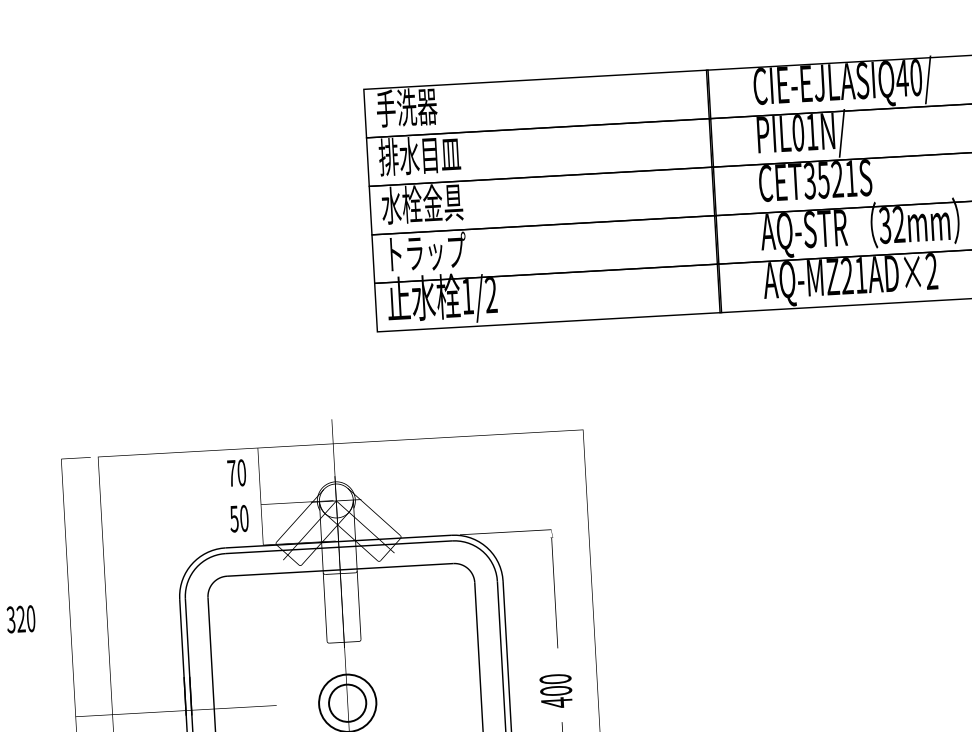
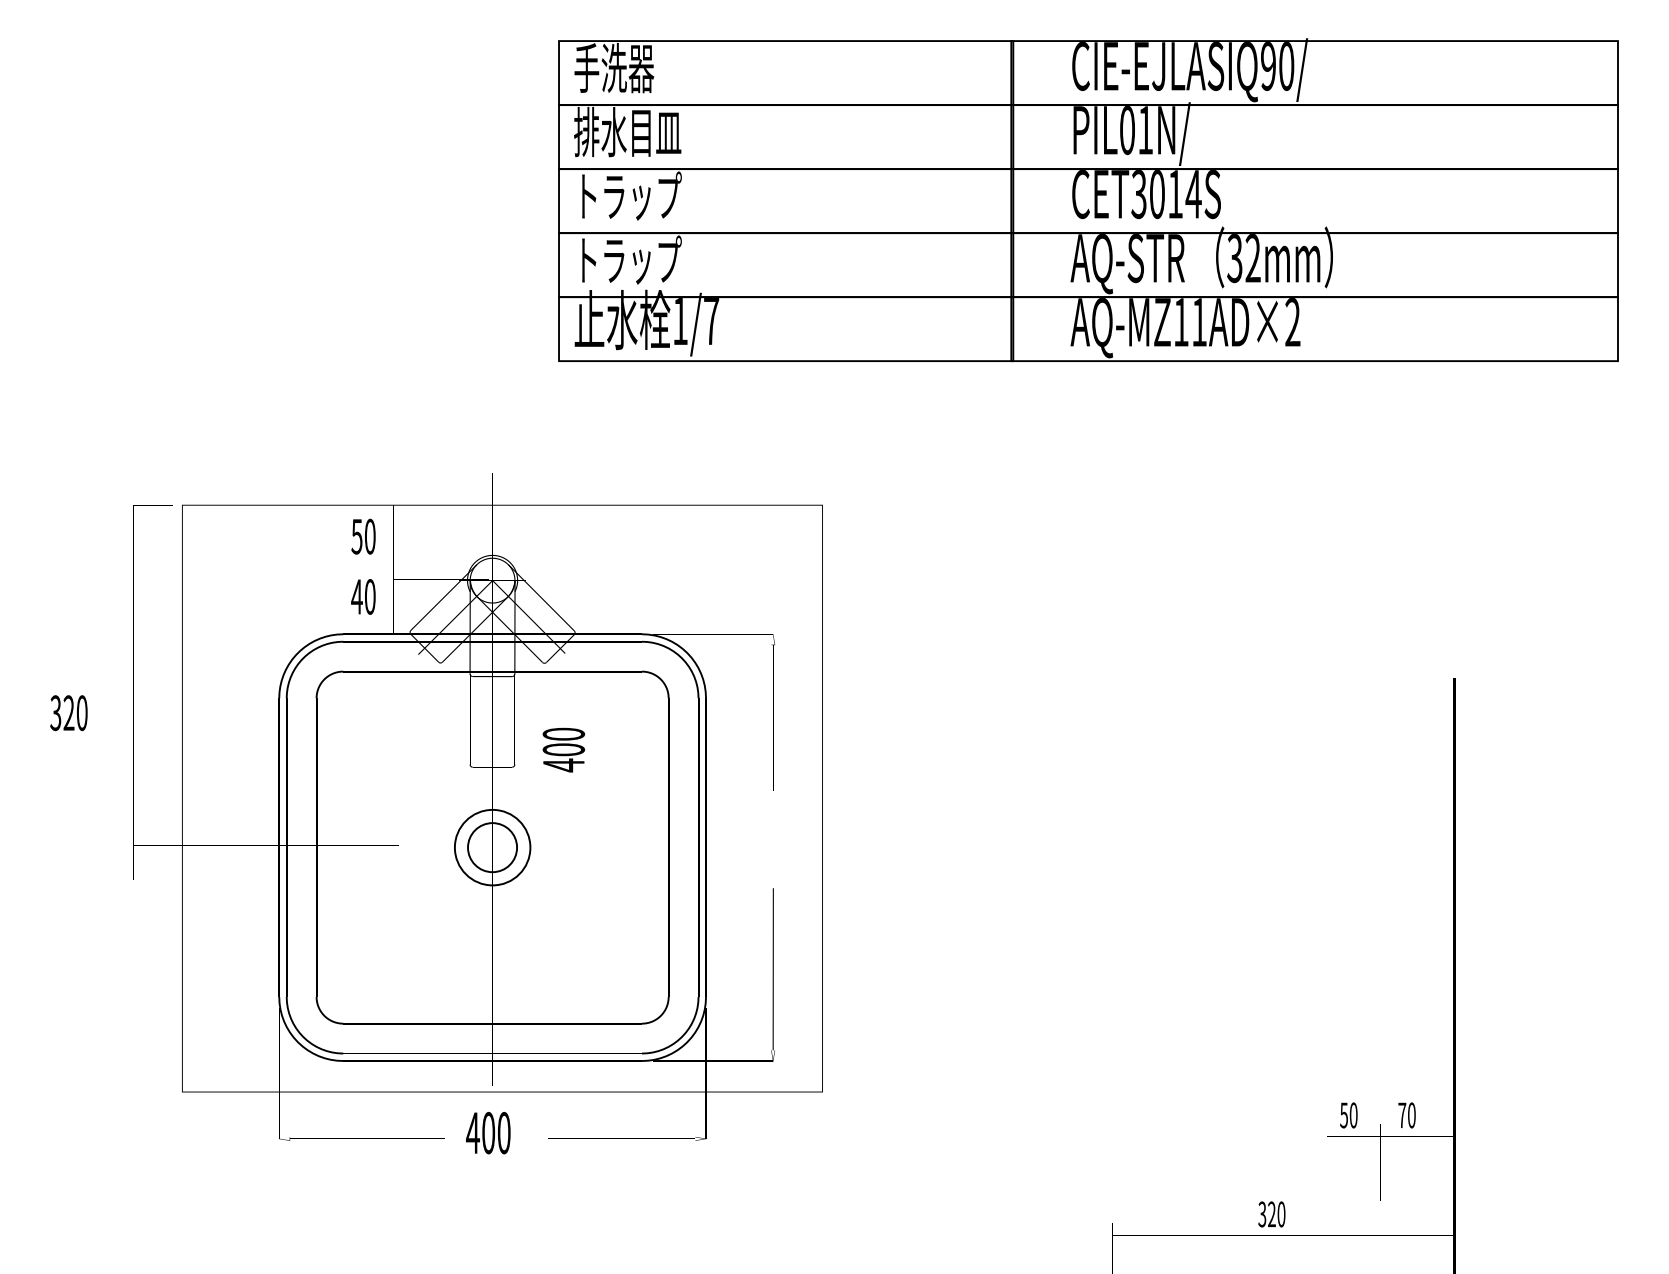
text: (902, 78) -> (1268, 66), CIE-EJLASIQ40/ -> CIE-EJLASIQ90/
text: (837, 179) -> (1175, 194), CET3521S -> CET3014S
text: (422, 203) -> (627, 195), 水栓金具 -> トラップ
text: (846, 276) -> (1180, 322), AQ-MZ21AD×2 -> AQ-MZ11AD×2
text: (491, 295) -> (711, 321), 1/2 -> 1/7
text: (231, 473) -> (356, 536), 70 -> 50
text: (233, 518) -> (356, 596), 50 -> 40
text: (555, 690) -> (563, 749), moved

